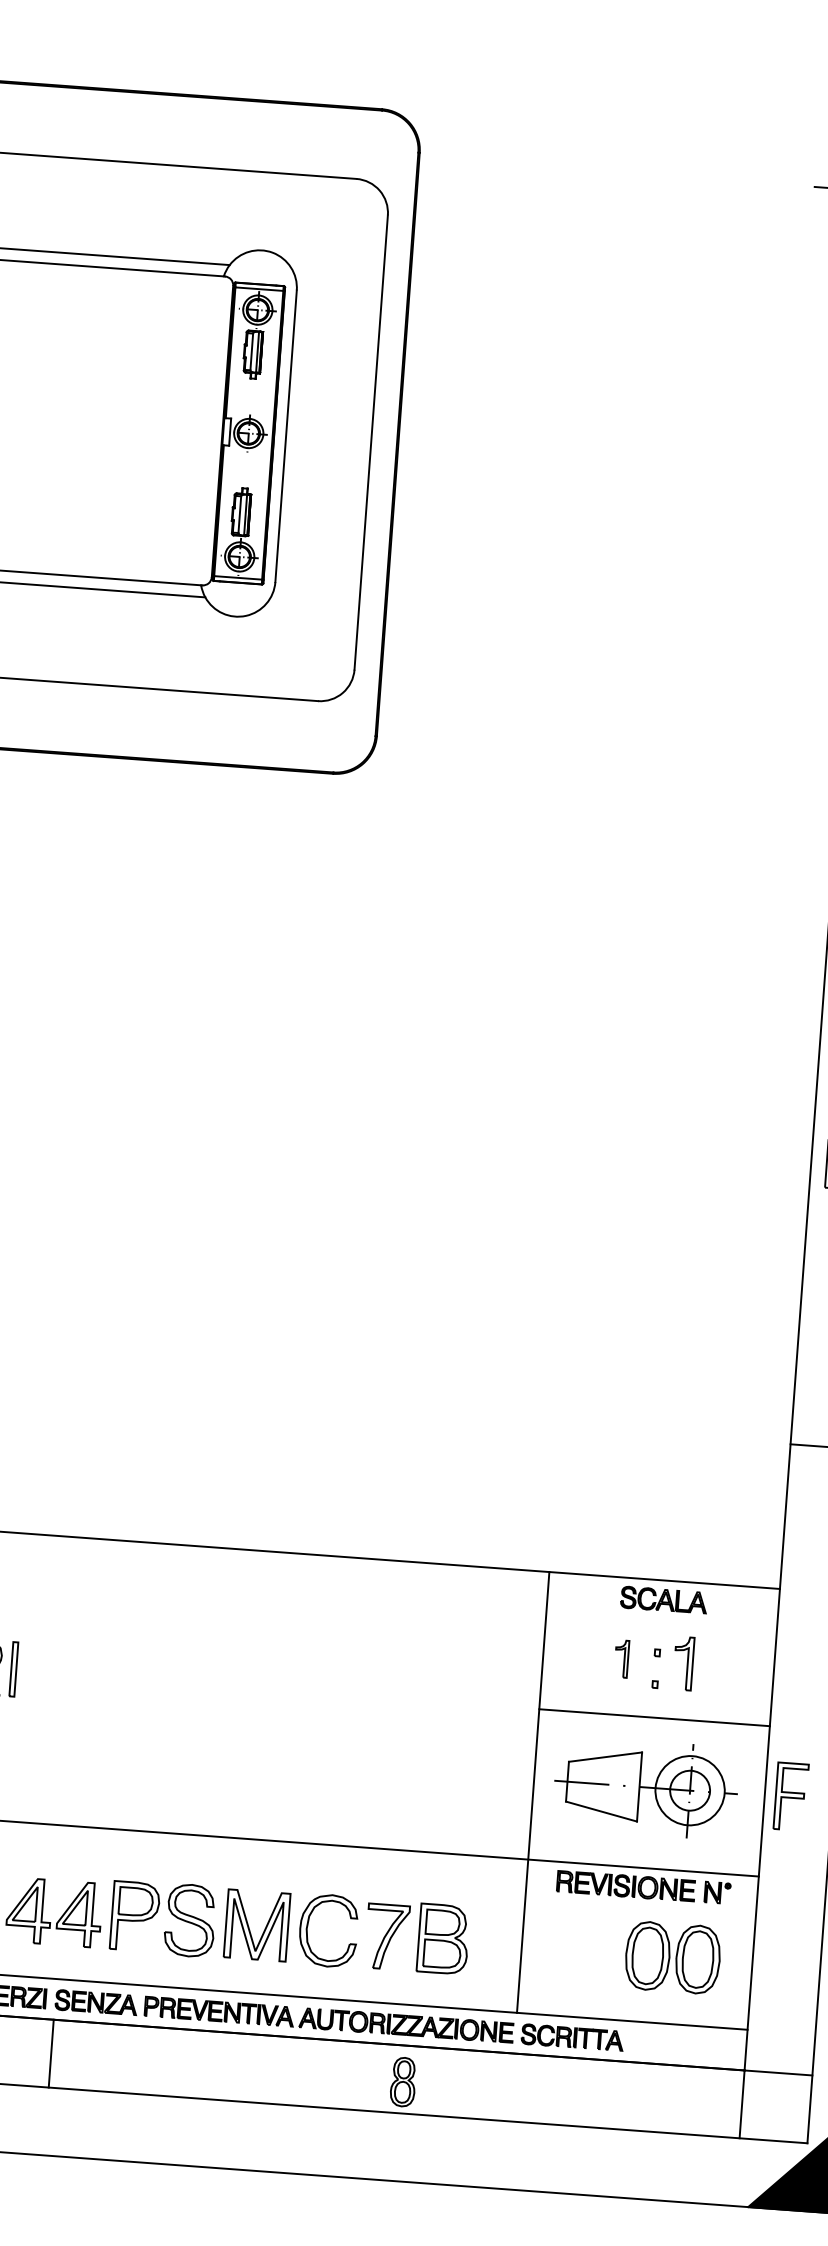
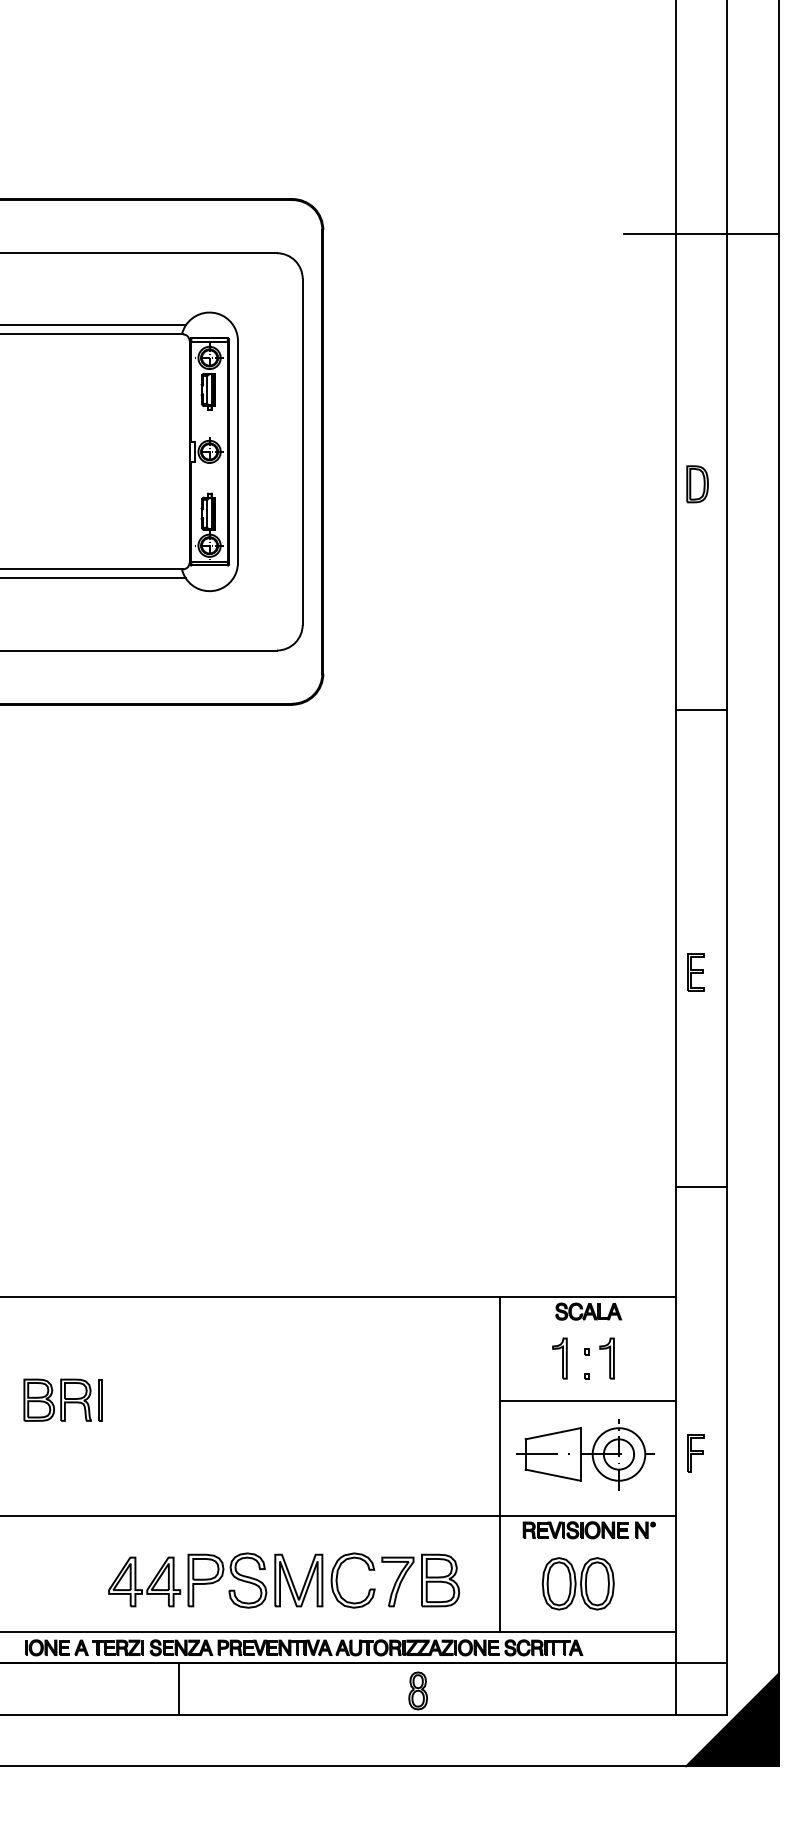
part: (621, 1658) -> (559, 1358), size x1.43
part: (790, 1796) -> (695, 1453), size x0.71
part: (671, 1957) -> (577, 1583), moved
line: (51, 2053) -> (179, 1688), moved

